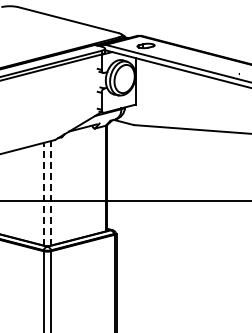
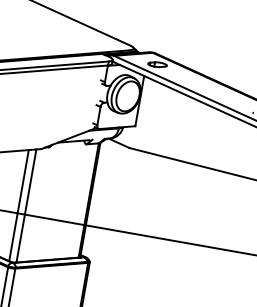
line: (50, 192) -> (26, 204), dashed -> solid
line: (44, 193) -> (19, 204), dashed -> solid

